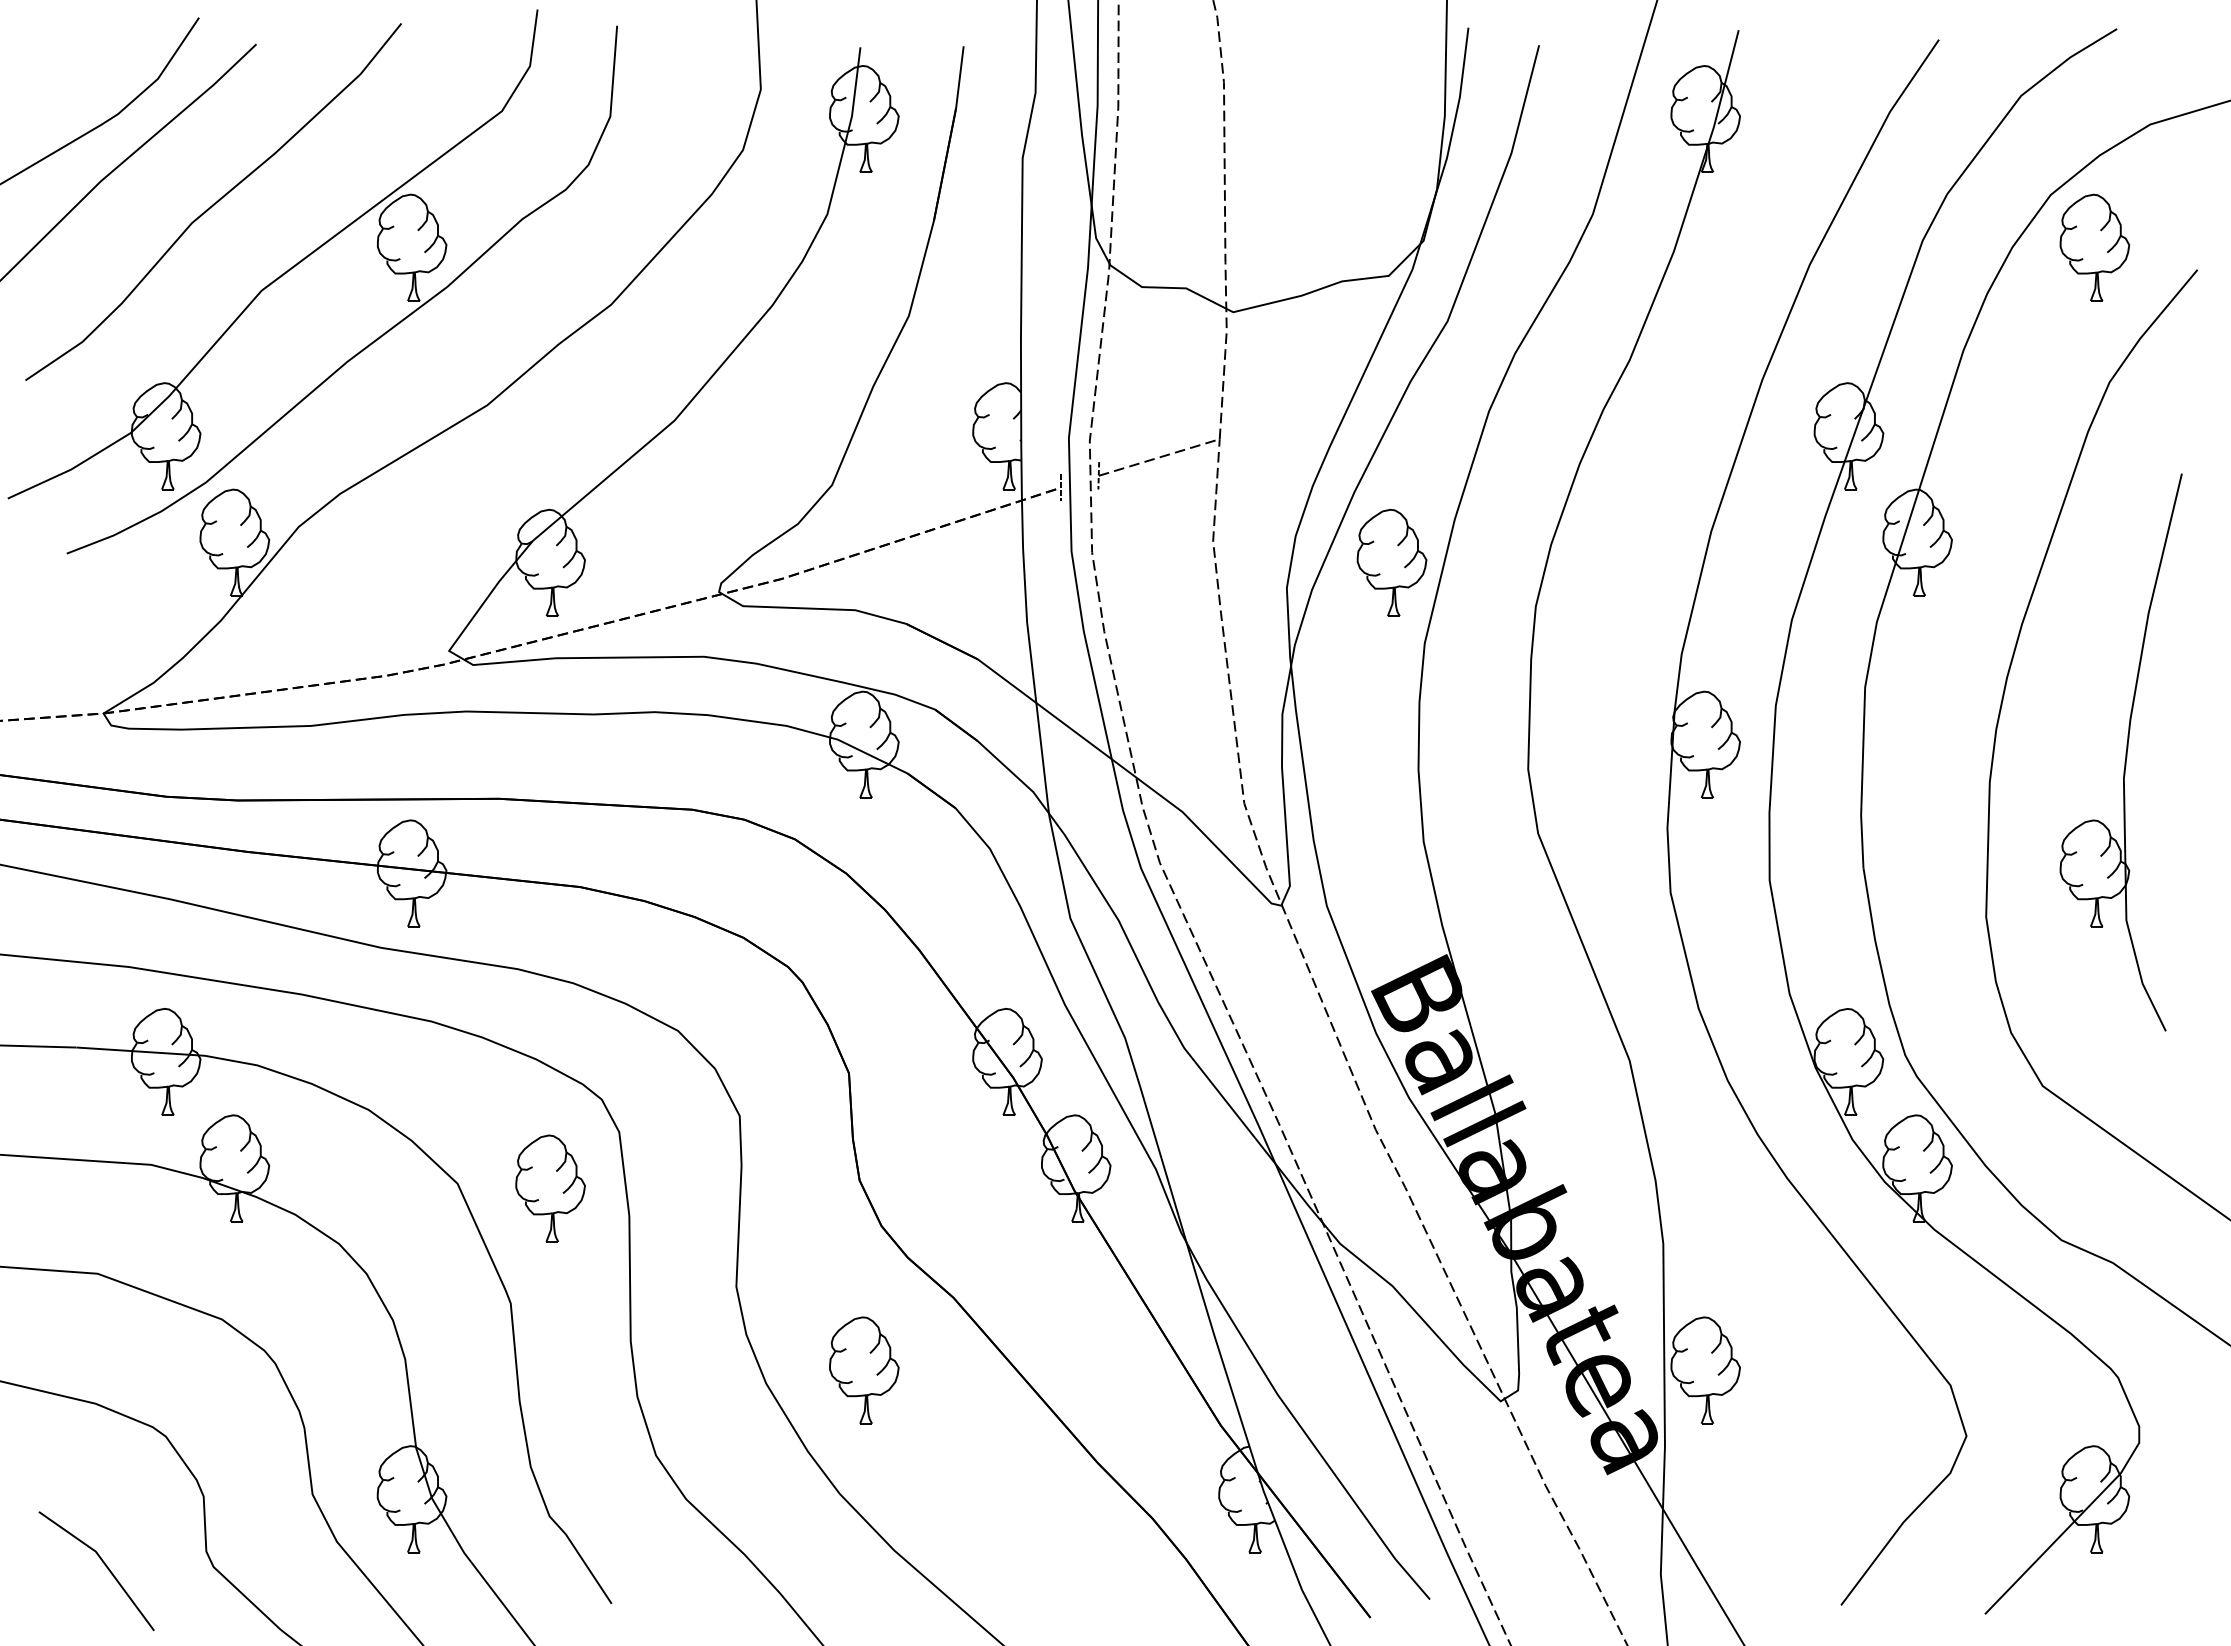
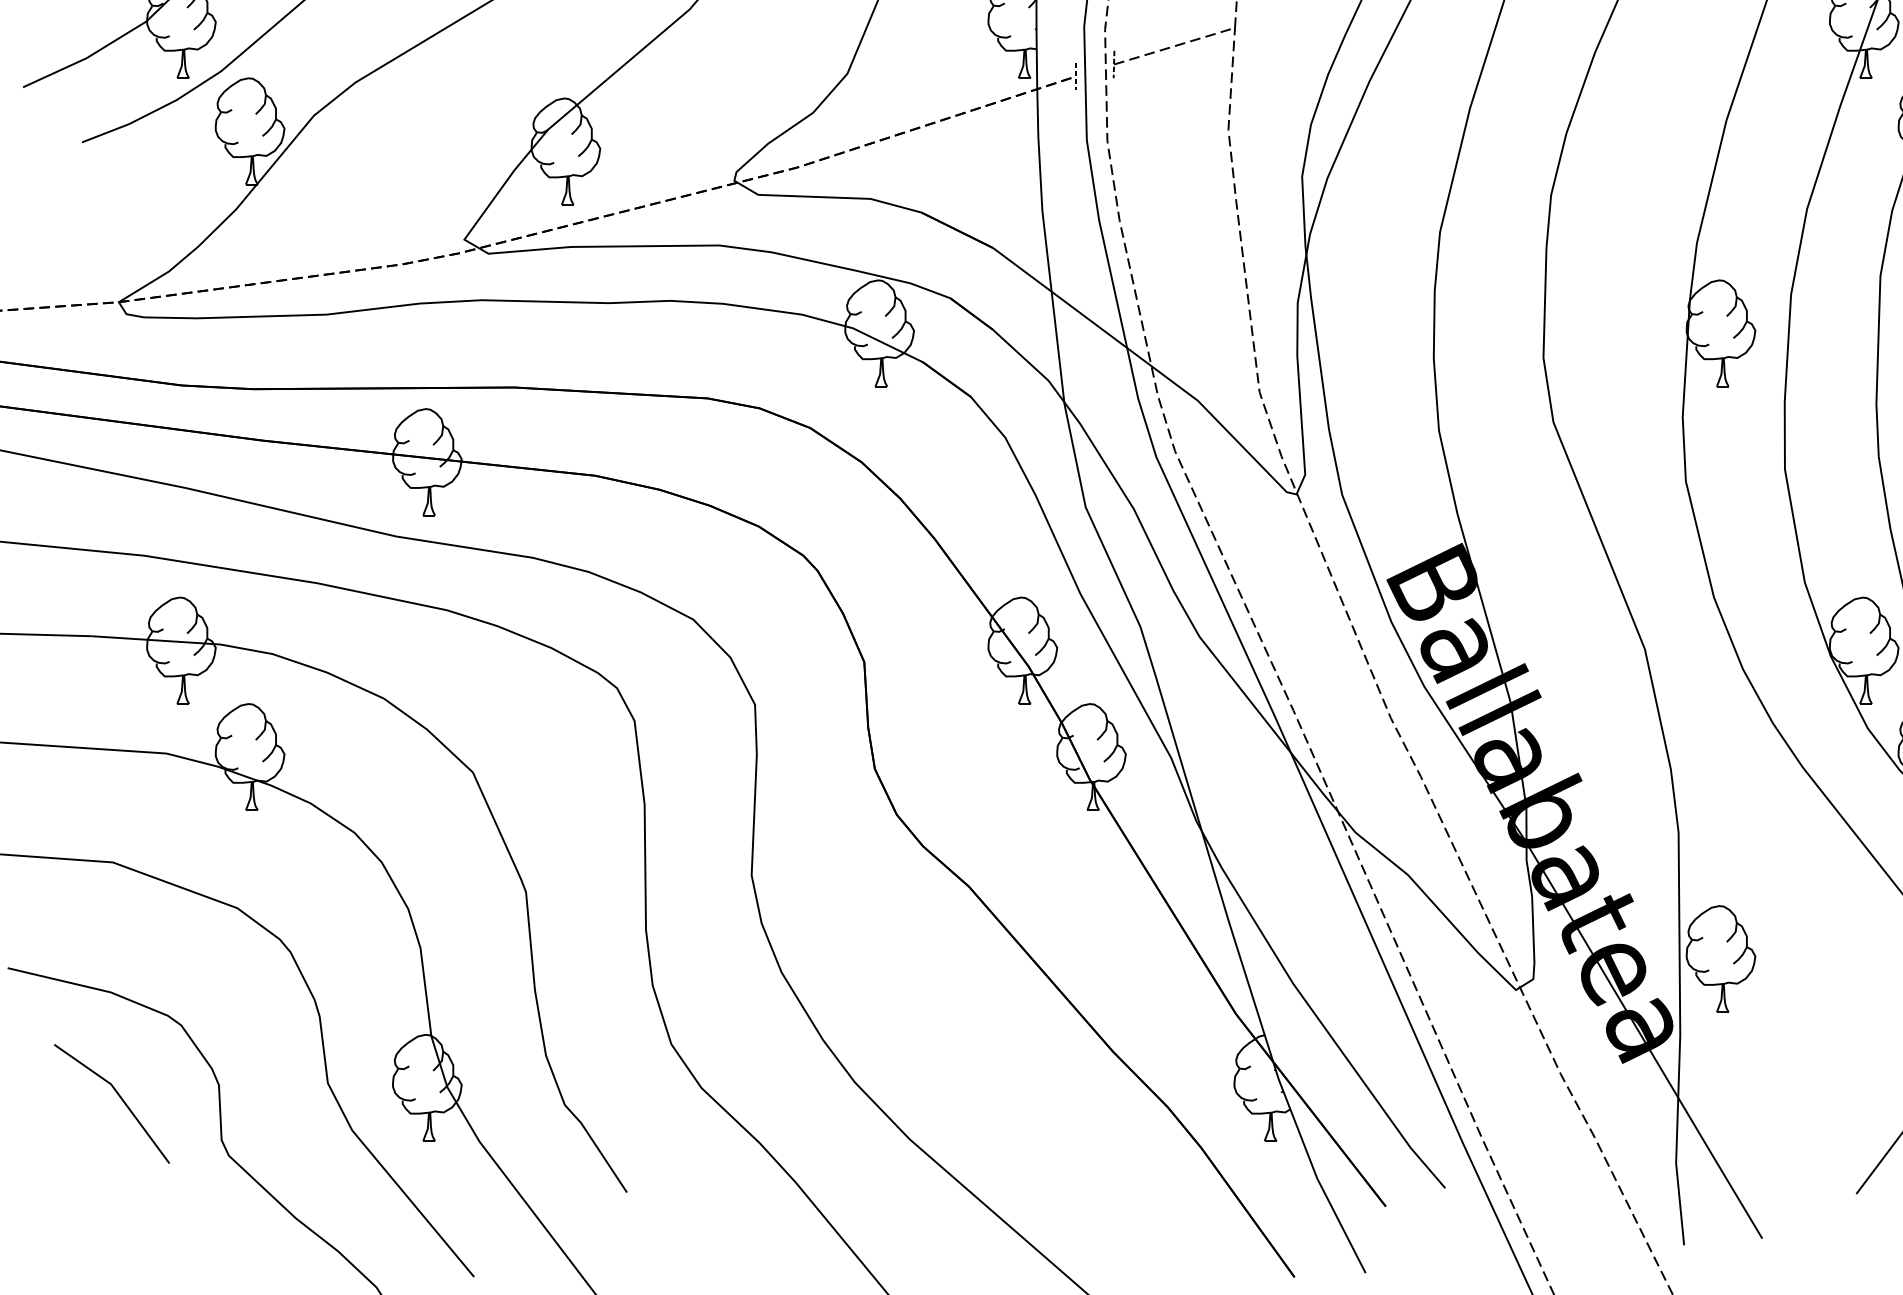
part: (1391, 562) -> (1406, 151), removed
part: (550, 1188) -> (565, 777), removed
part: (864, 1370) -> (879, 959), removed
line: (104, 1565) -> (119, 1098), moved

